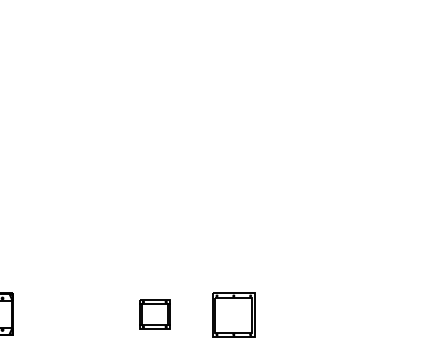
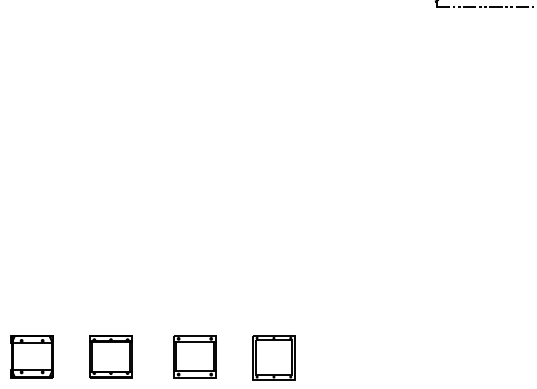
part: (70, 314) -> (110, 356), added
part: (154, 314) -> (194, 356), size x1.43

